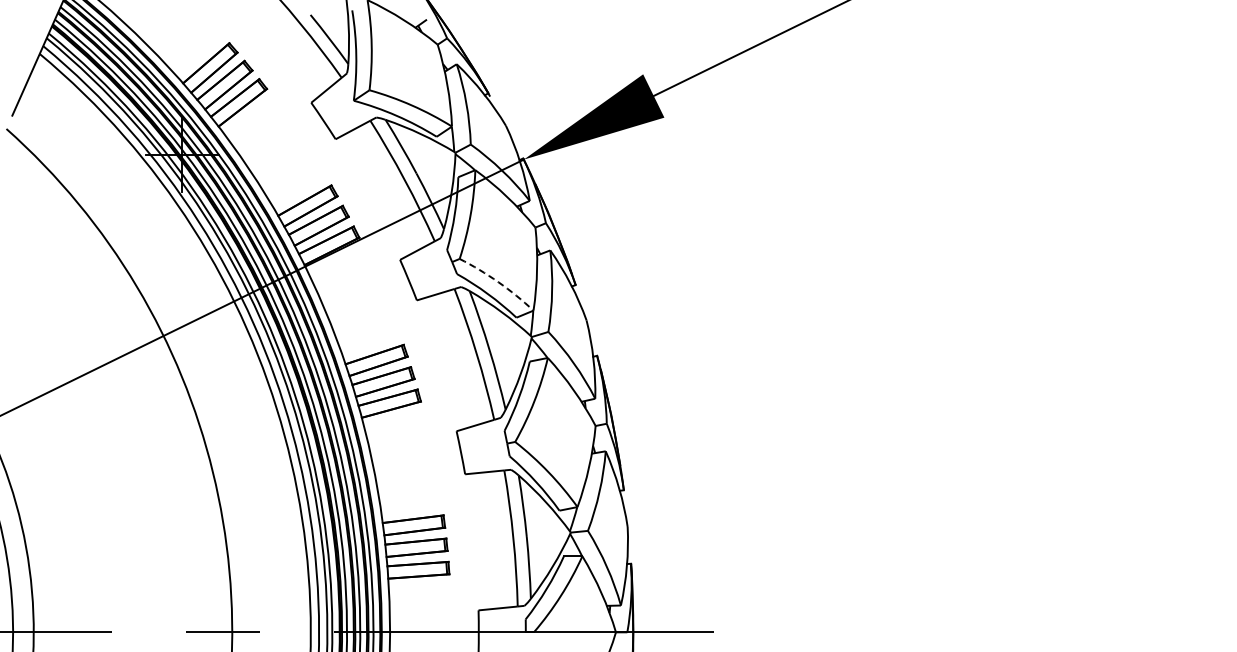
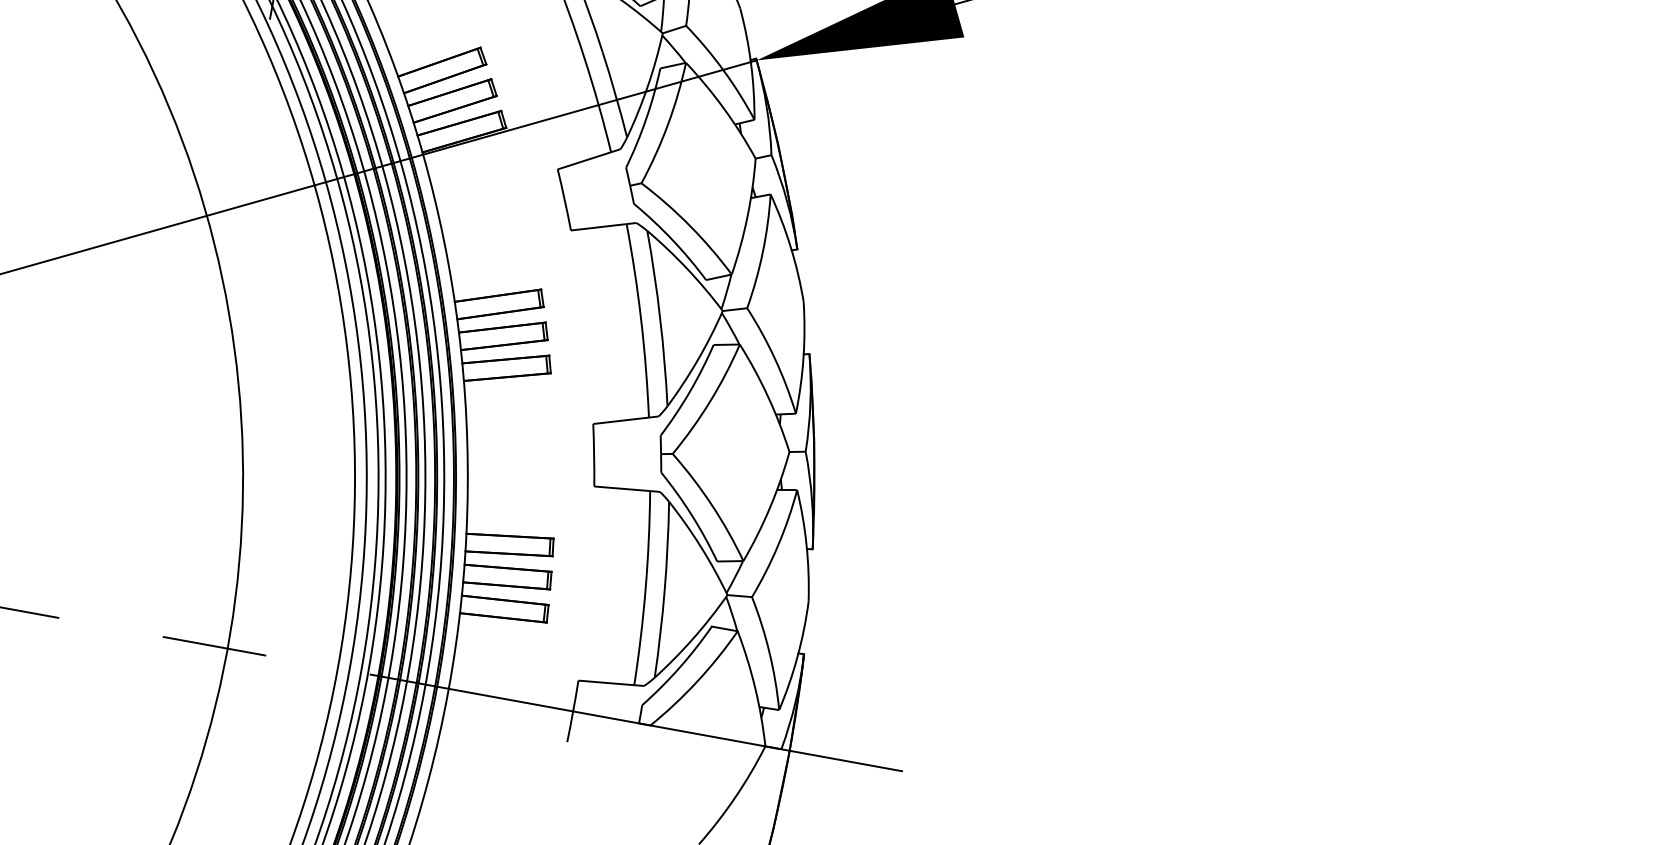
arc: (498, 282) -> (689, 226), dashed -> solid

